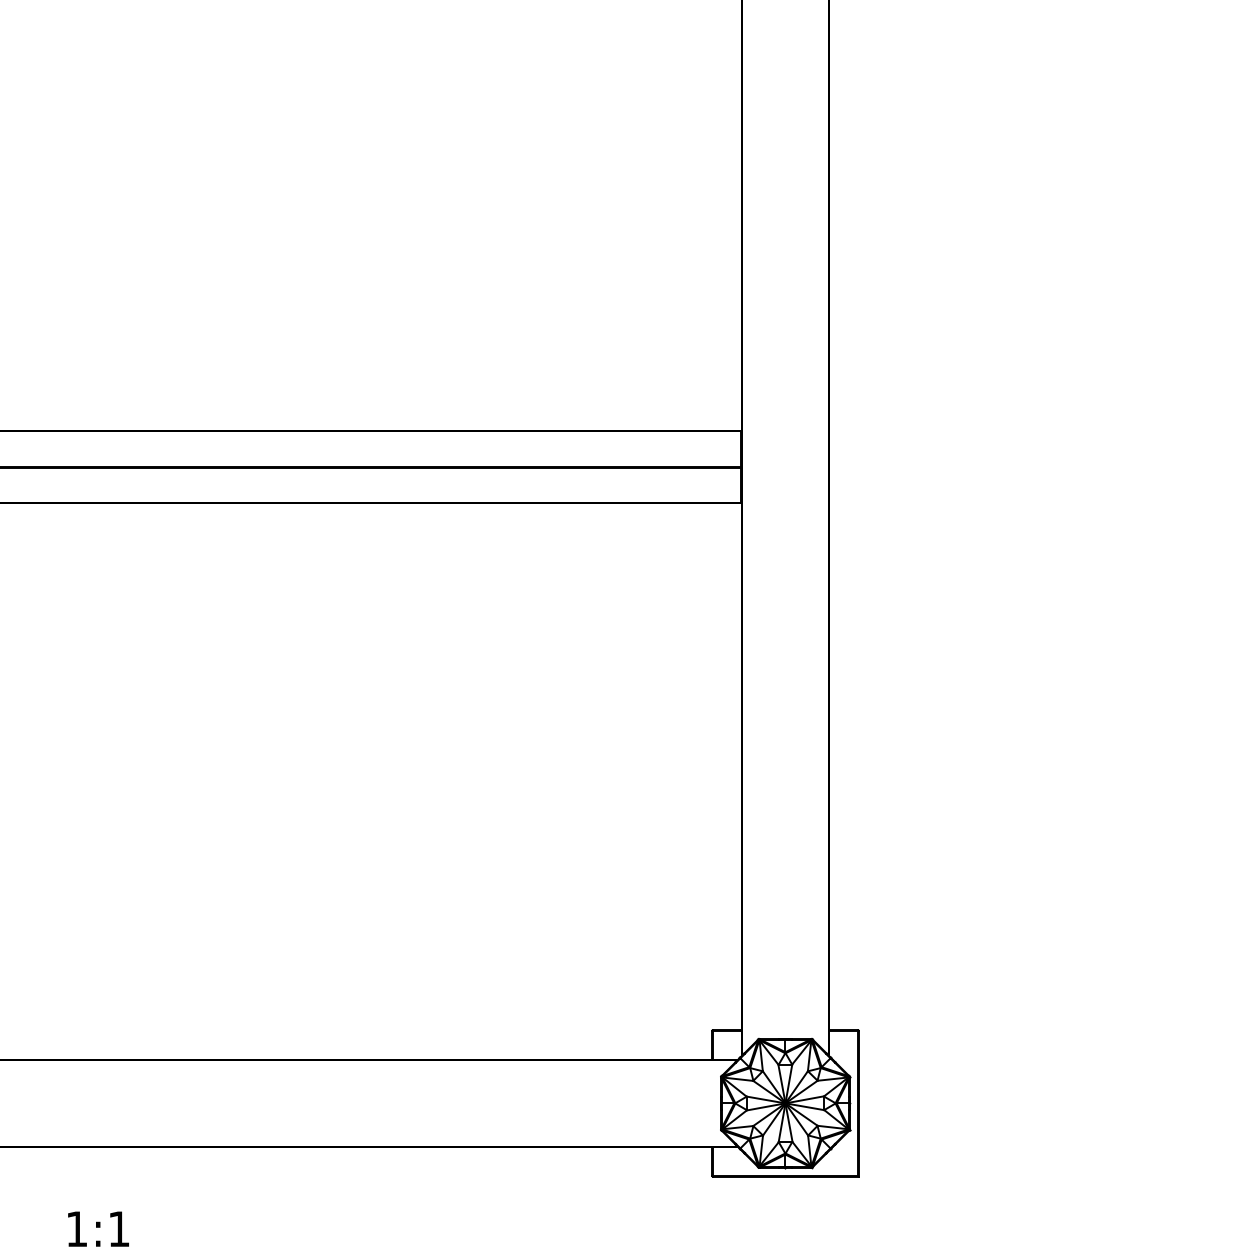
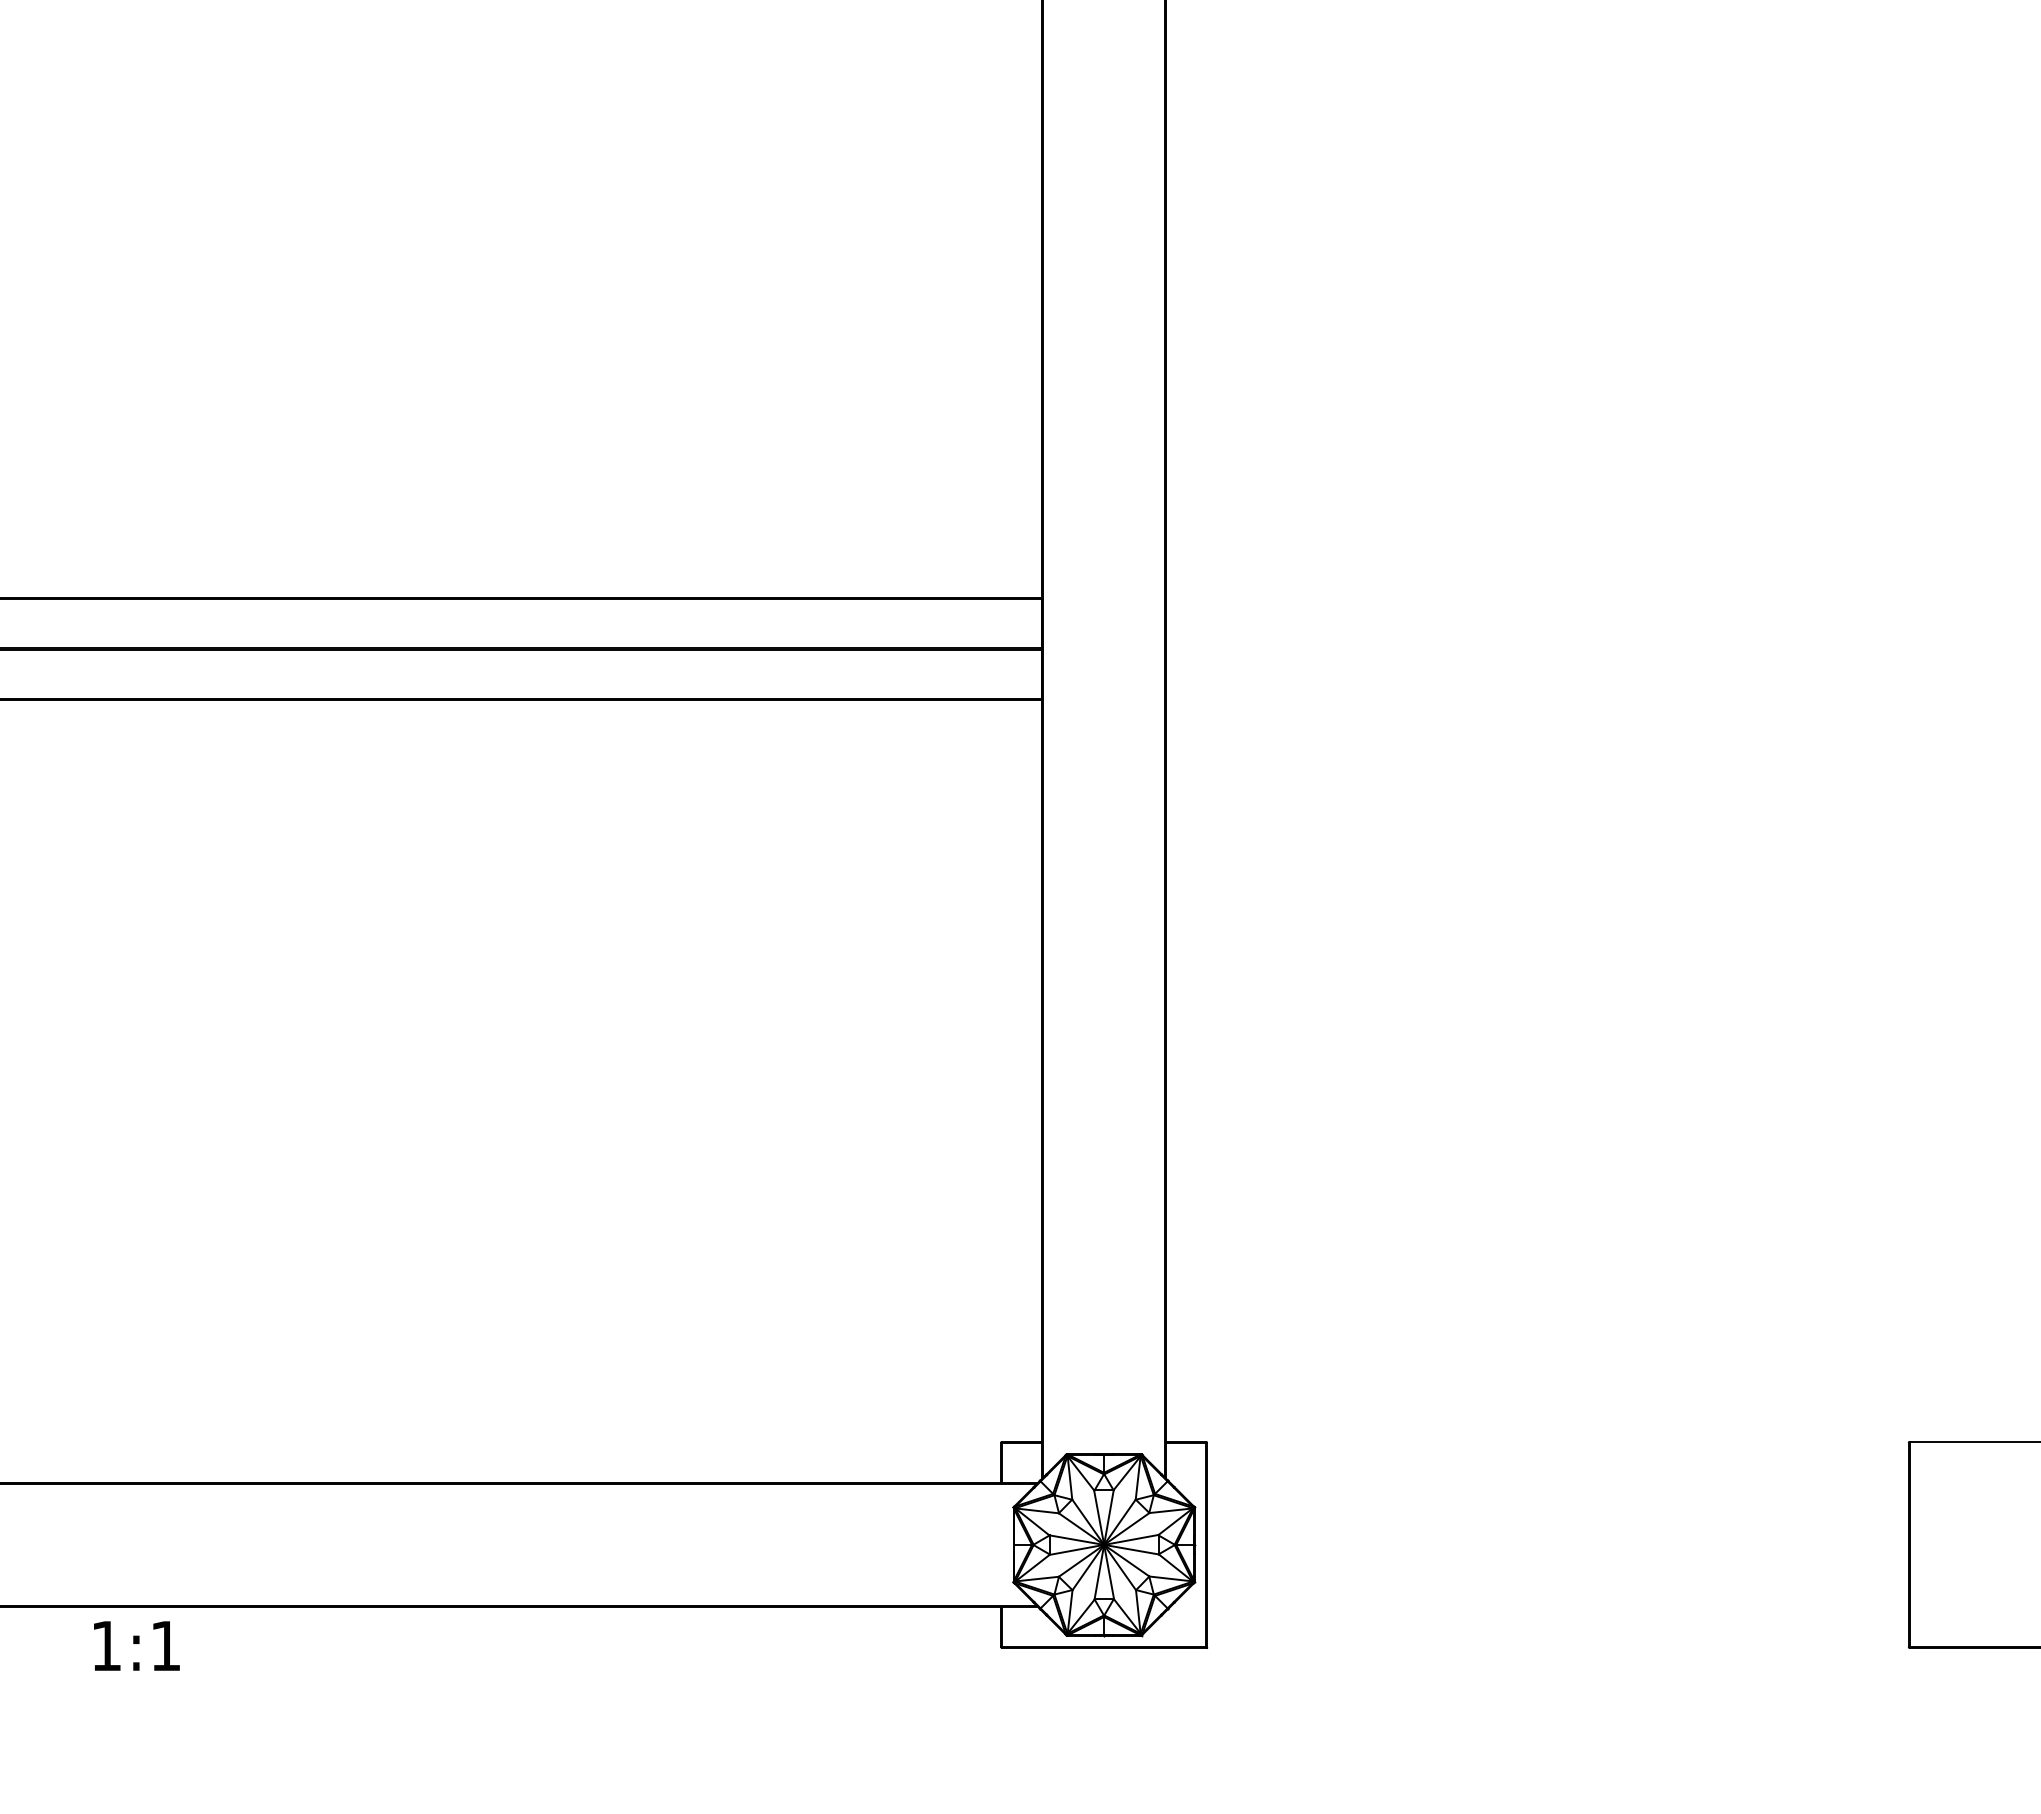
text: (98, 1228) -> (136, 1645), moved

